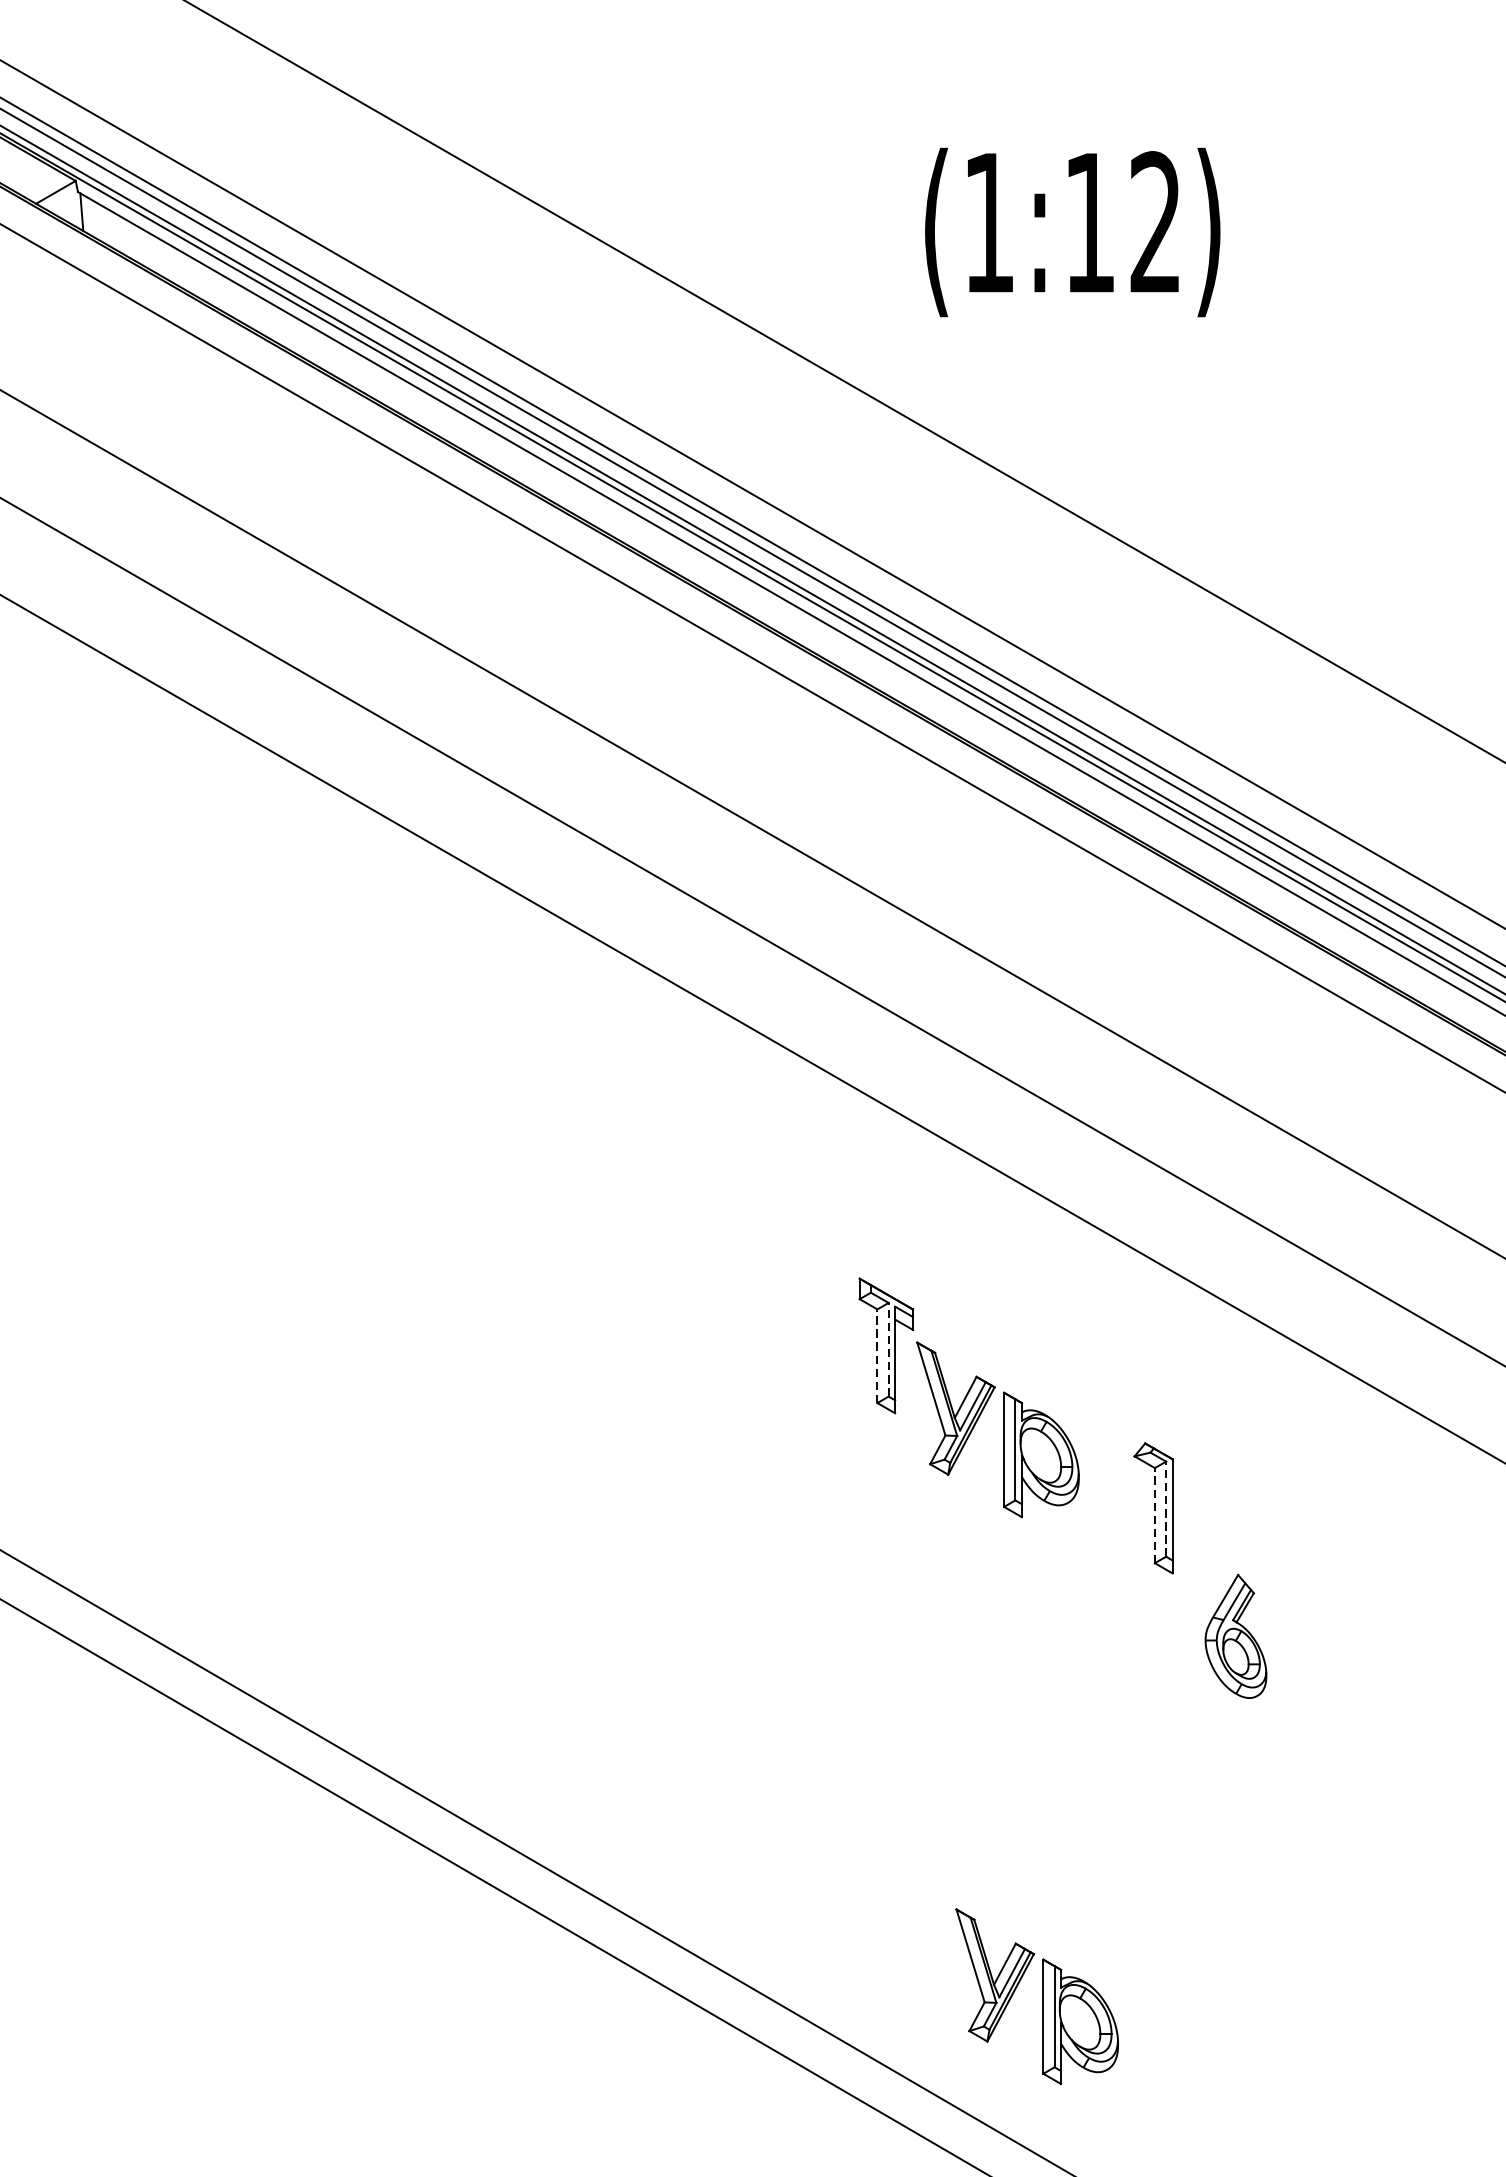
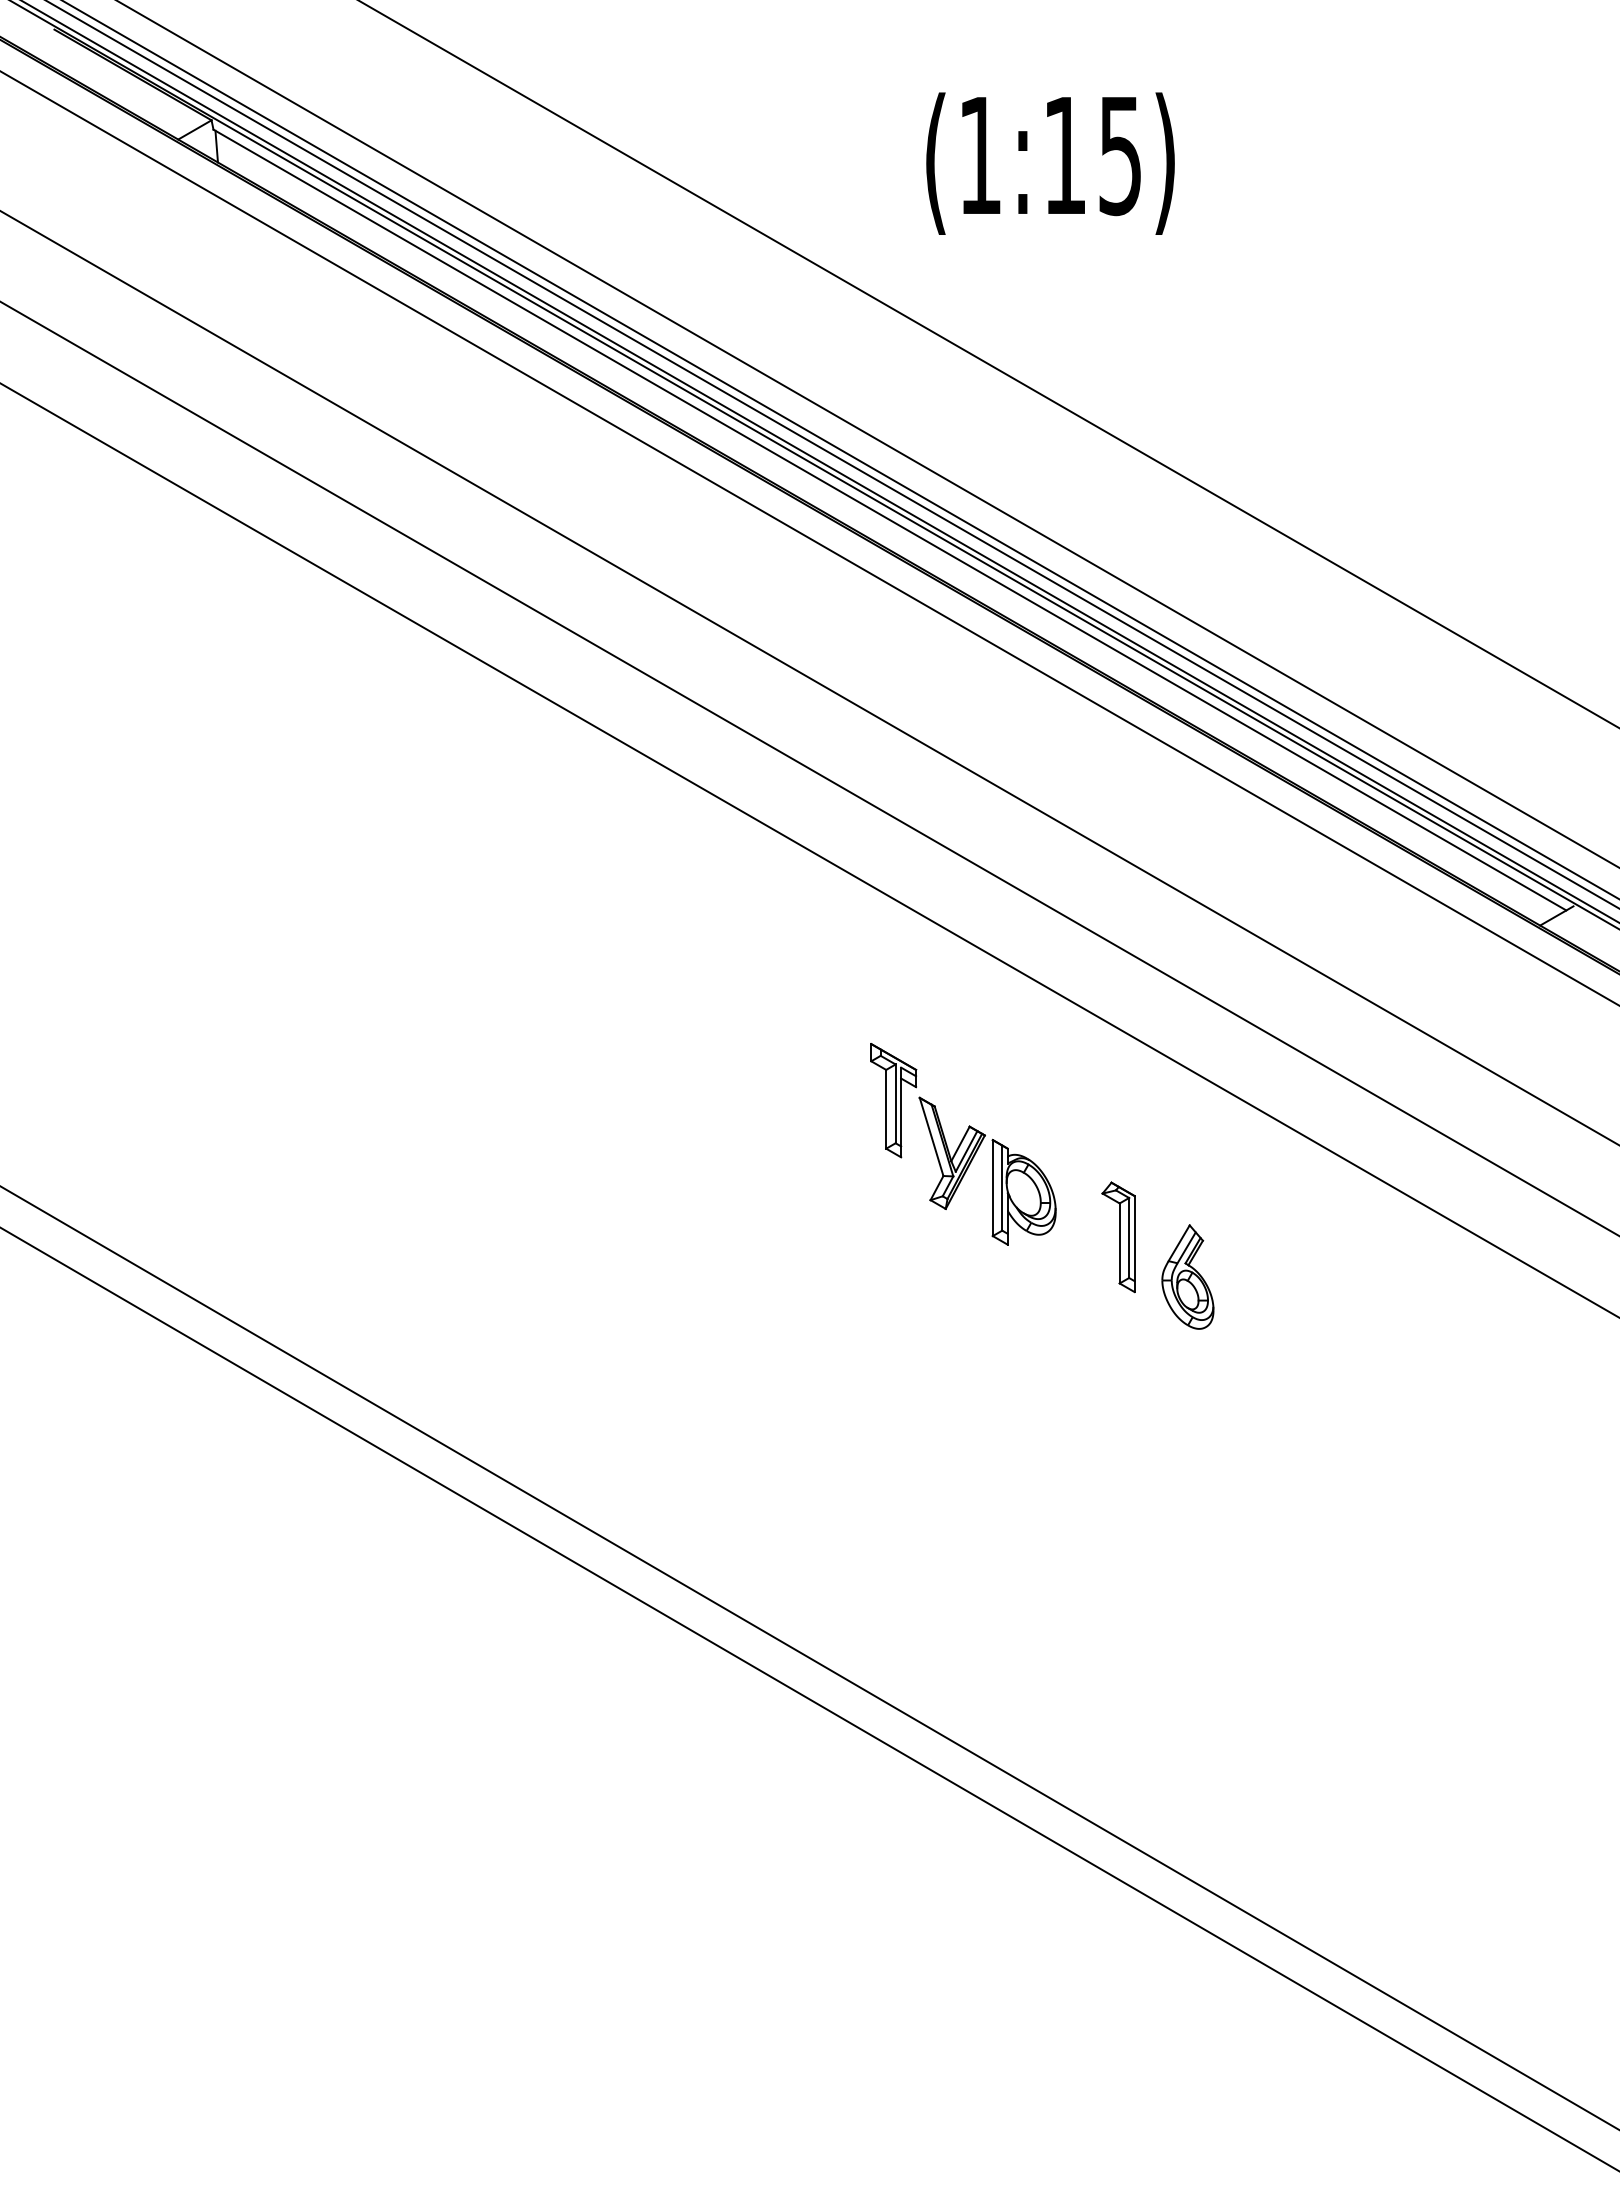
text: (1154, 222) -> (1119, 155), (1:12) -> (1:15)
line: (888, 1349) -> (895, 1103), dashed -> solid
line: (877, 1355) -> (886, 1108), dashed -> solid
line: (1166, 1508) -> (1129, 1237), dashed -> solid
line: (1154, 1514) -> (1119, 1242), dashed -> solid
part: (1235, 1635) -> (1187, 1276), moved
part: (1037, 1995) -> (1020, 1647), removed

